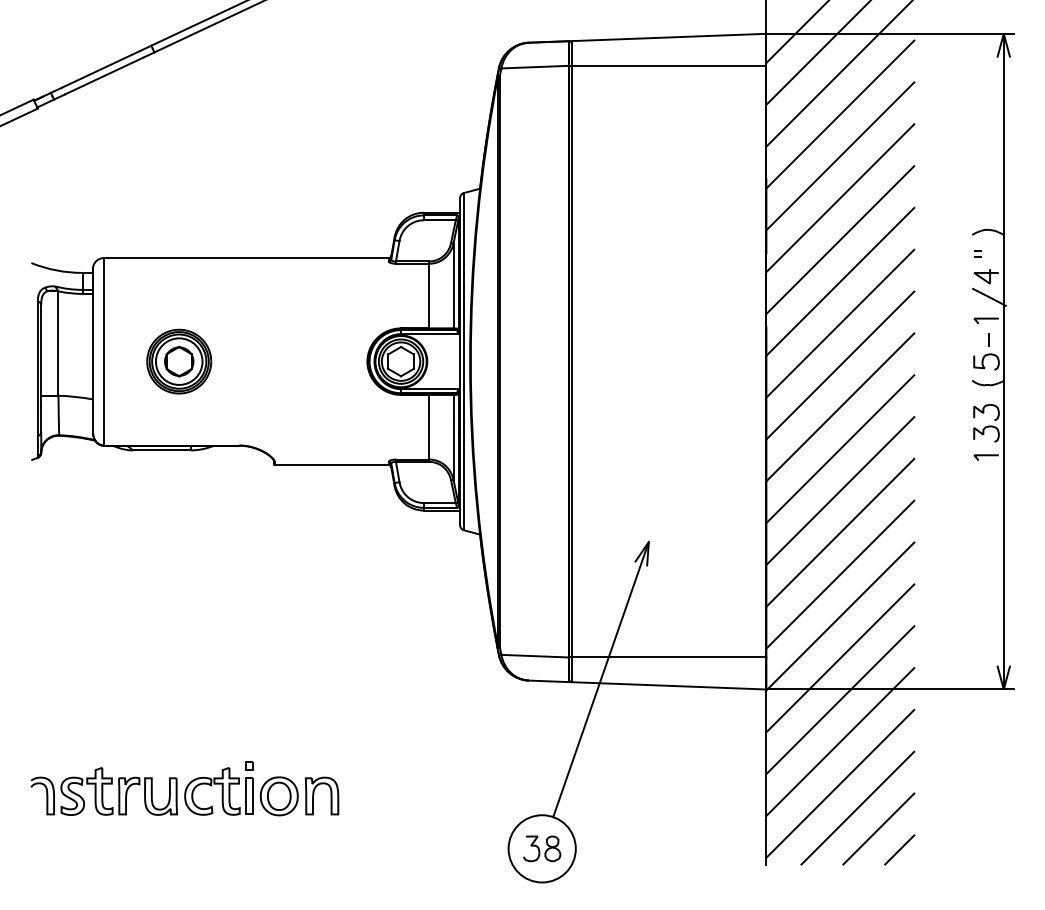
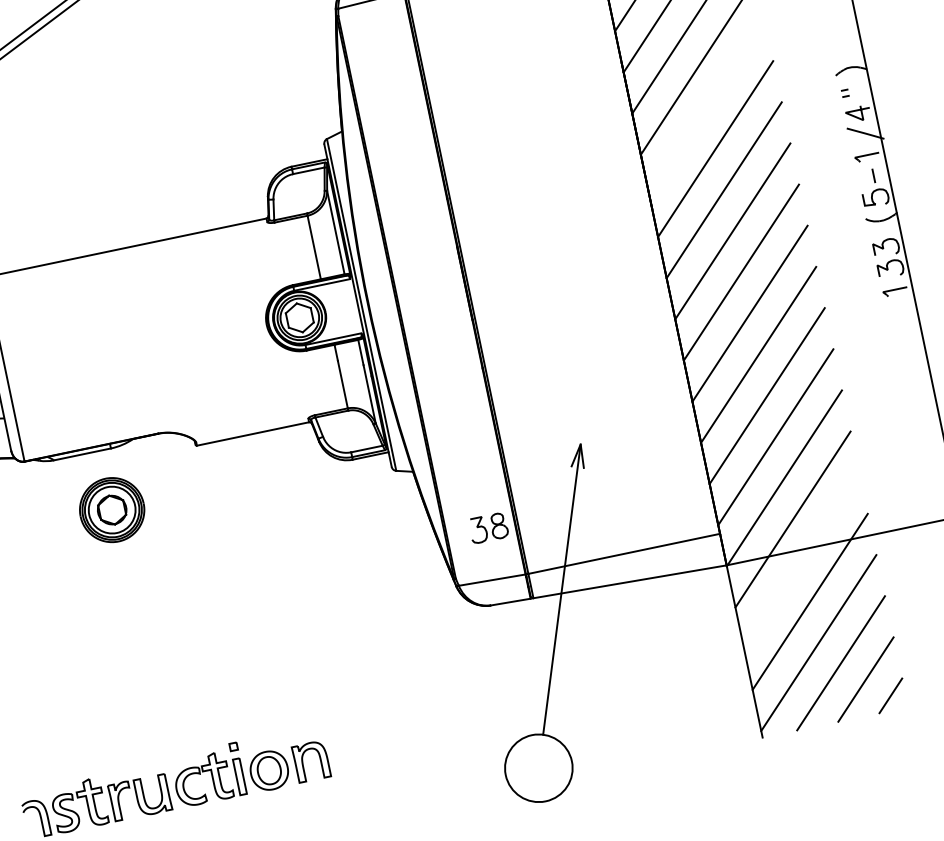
line: (840, 240) -> (707, 108), removed
part: (179, 361) -> (112, 509), moved
line: (840, 700) -> (801, 560), removed
part: (542, 848) -> (488, 527), moved

